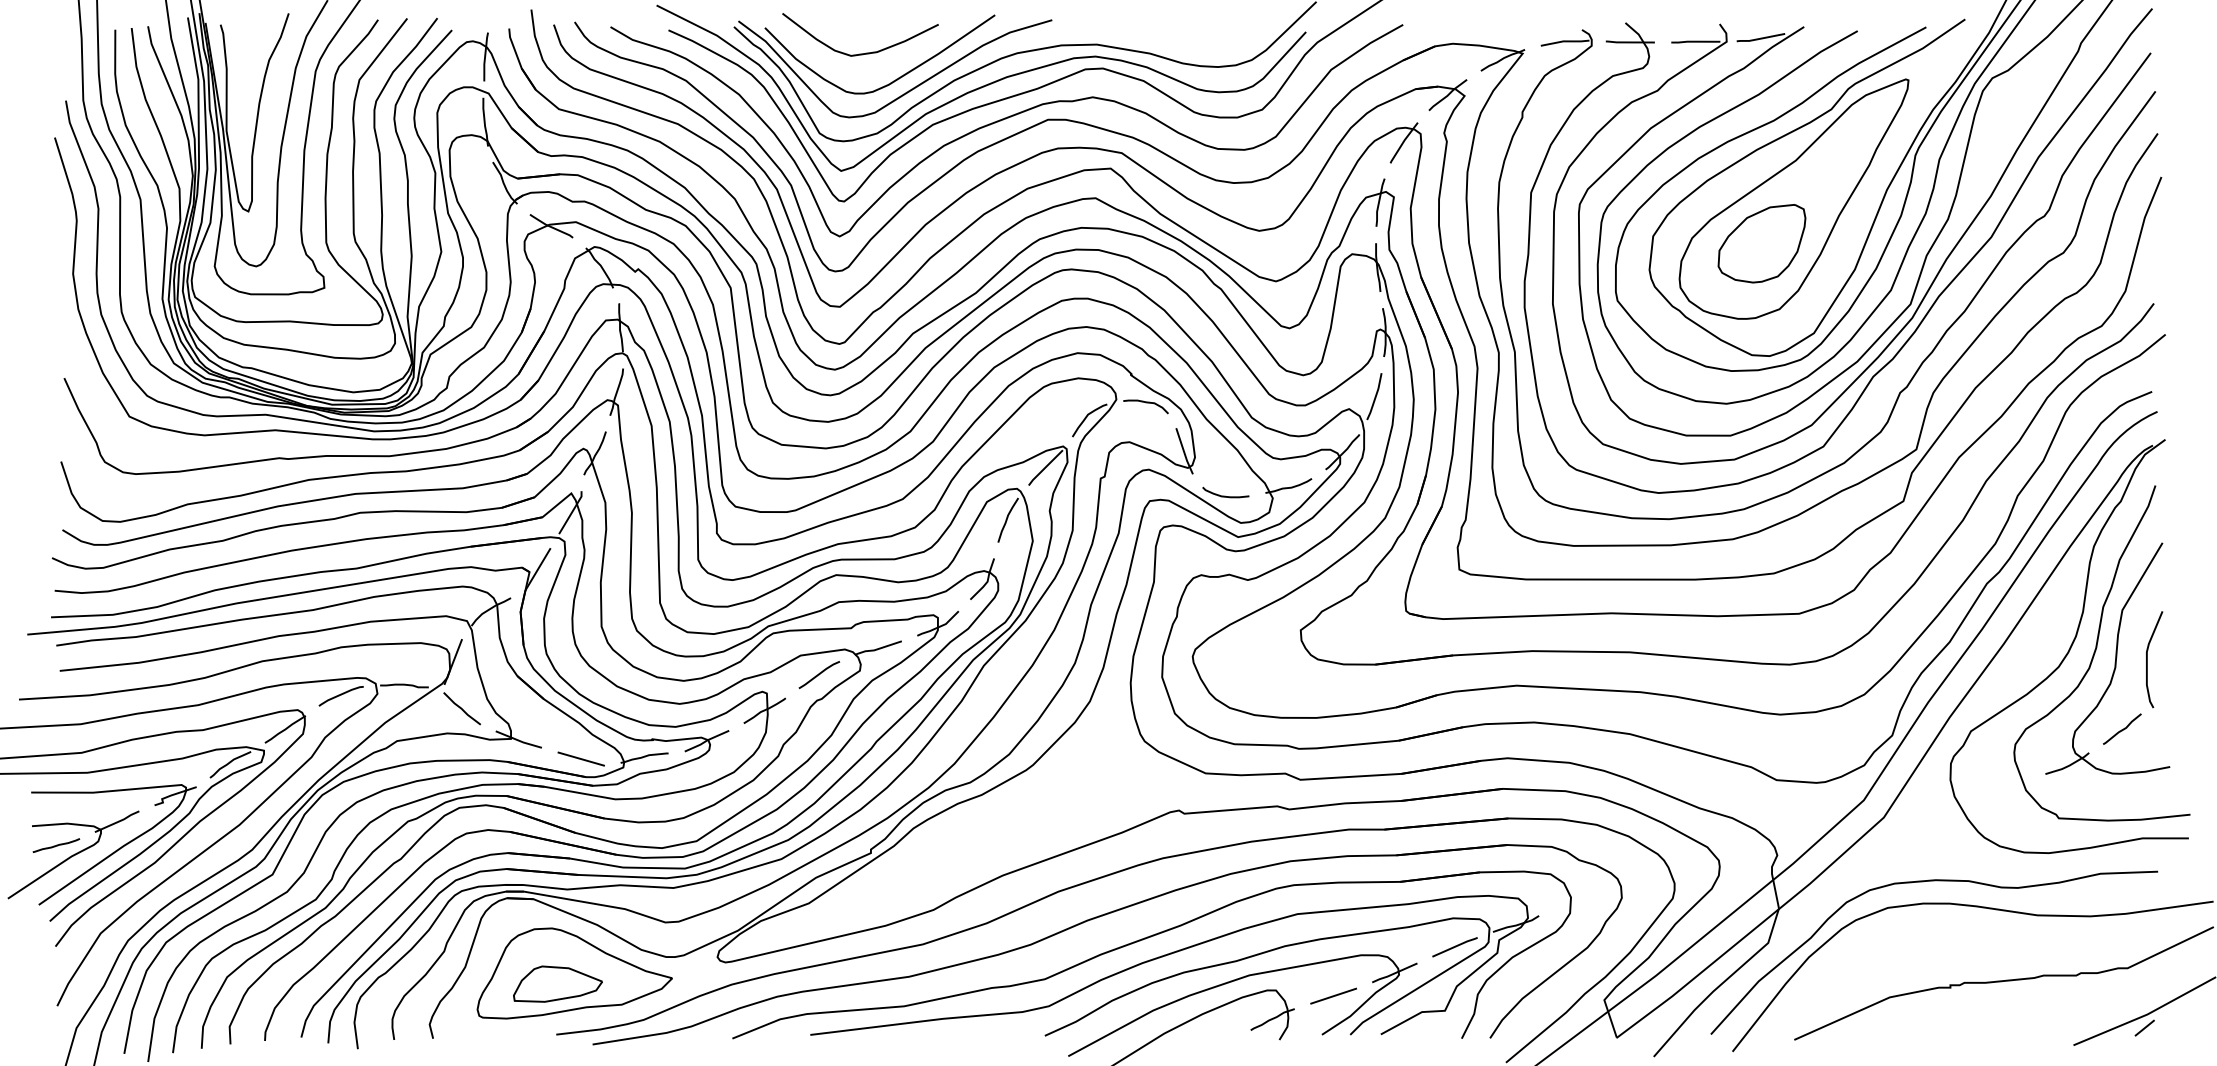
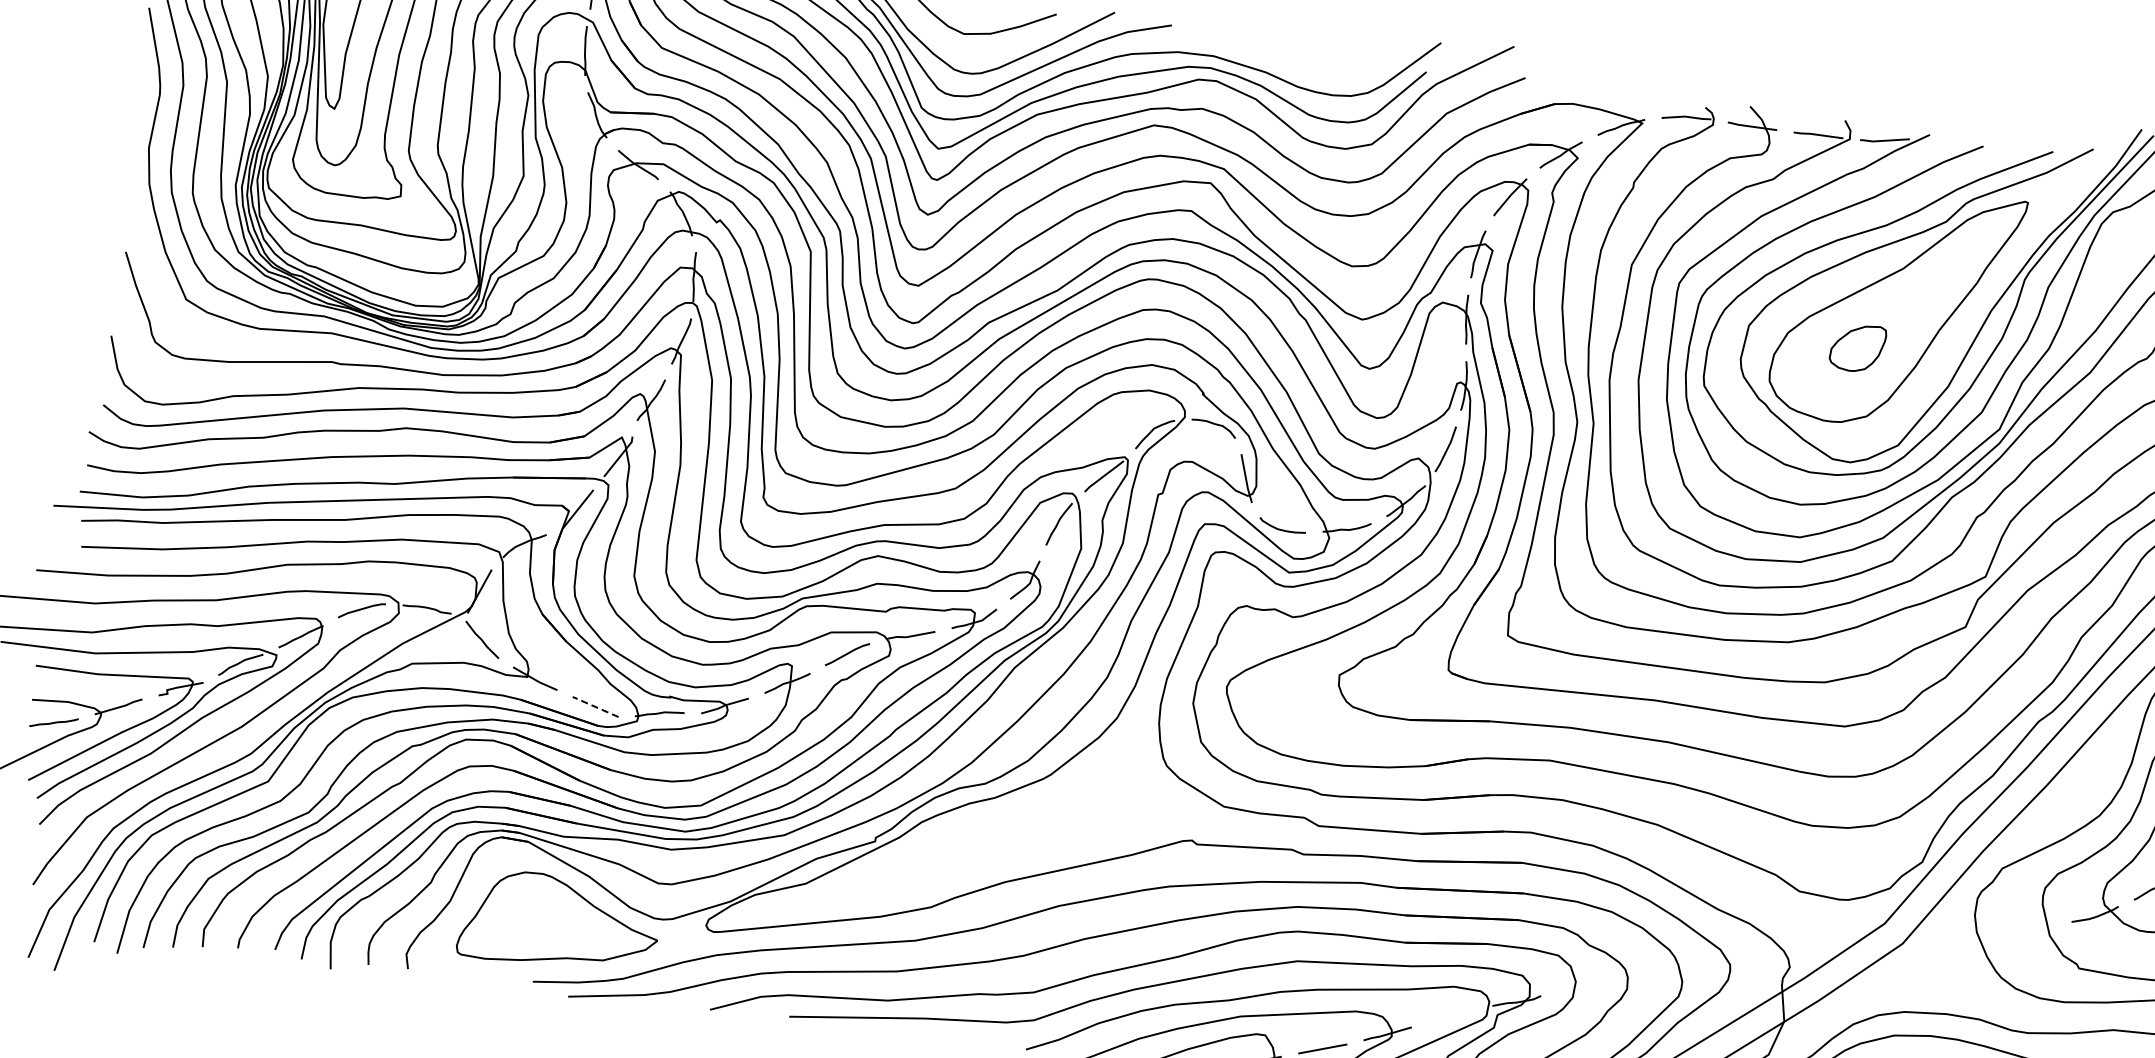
part: (1761, 243) -> (1857, 347), size x0.6
line: (581, 759) -> (595, 707), solid -> dashed
line: (1454, 947) -> (1451, 1016), removed
part: (557, 983) -> (541, 930), removed

